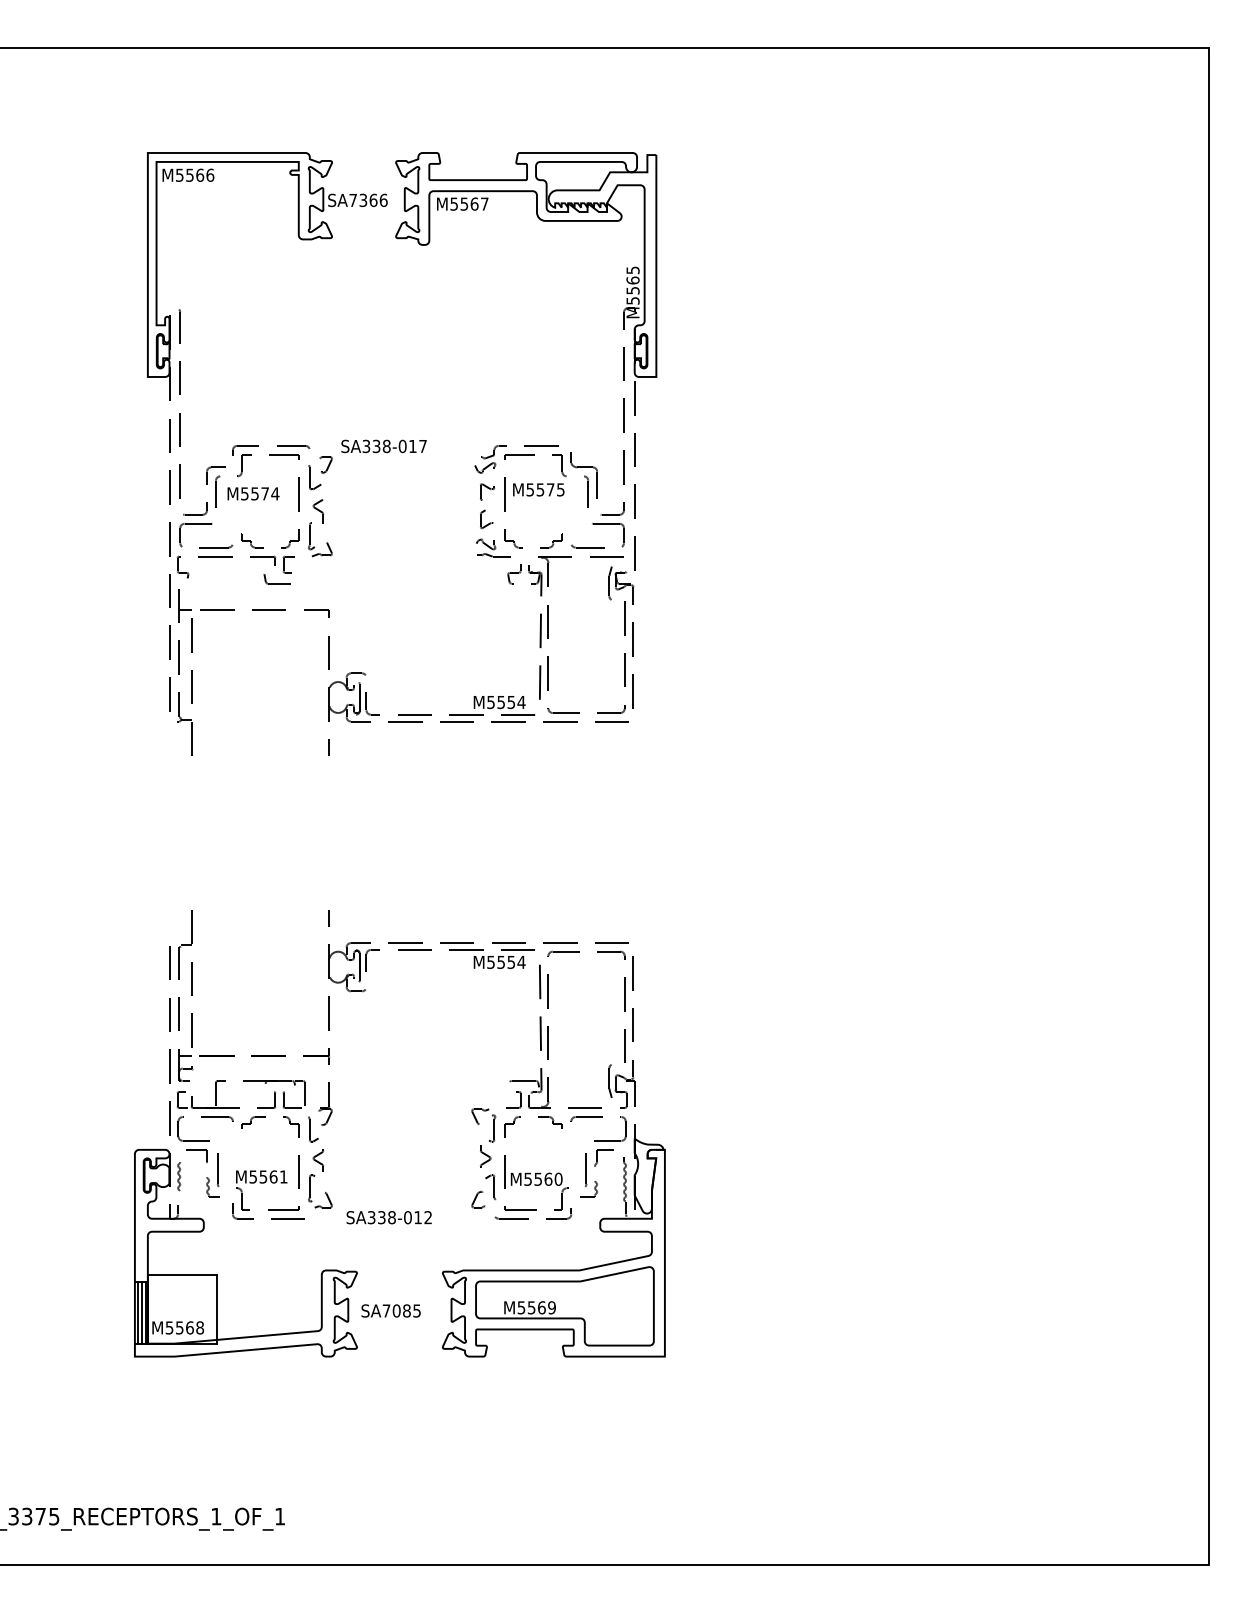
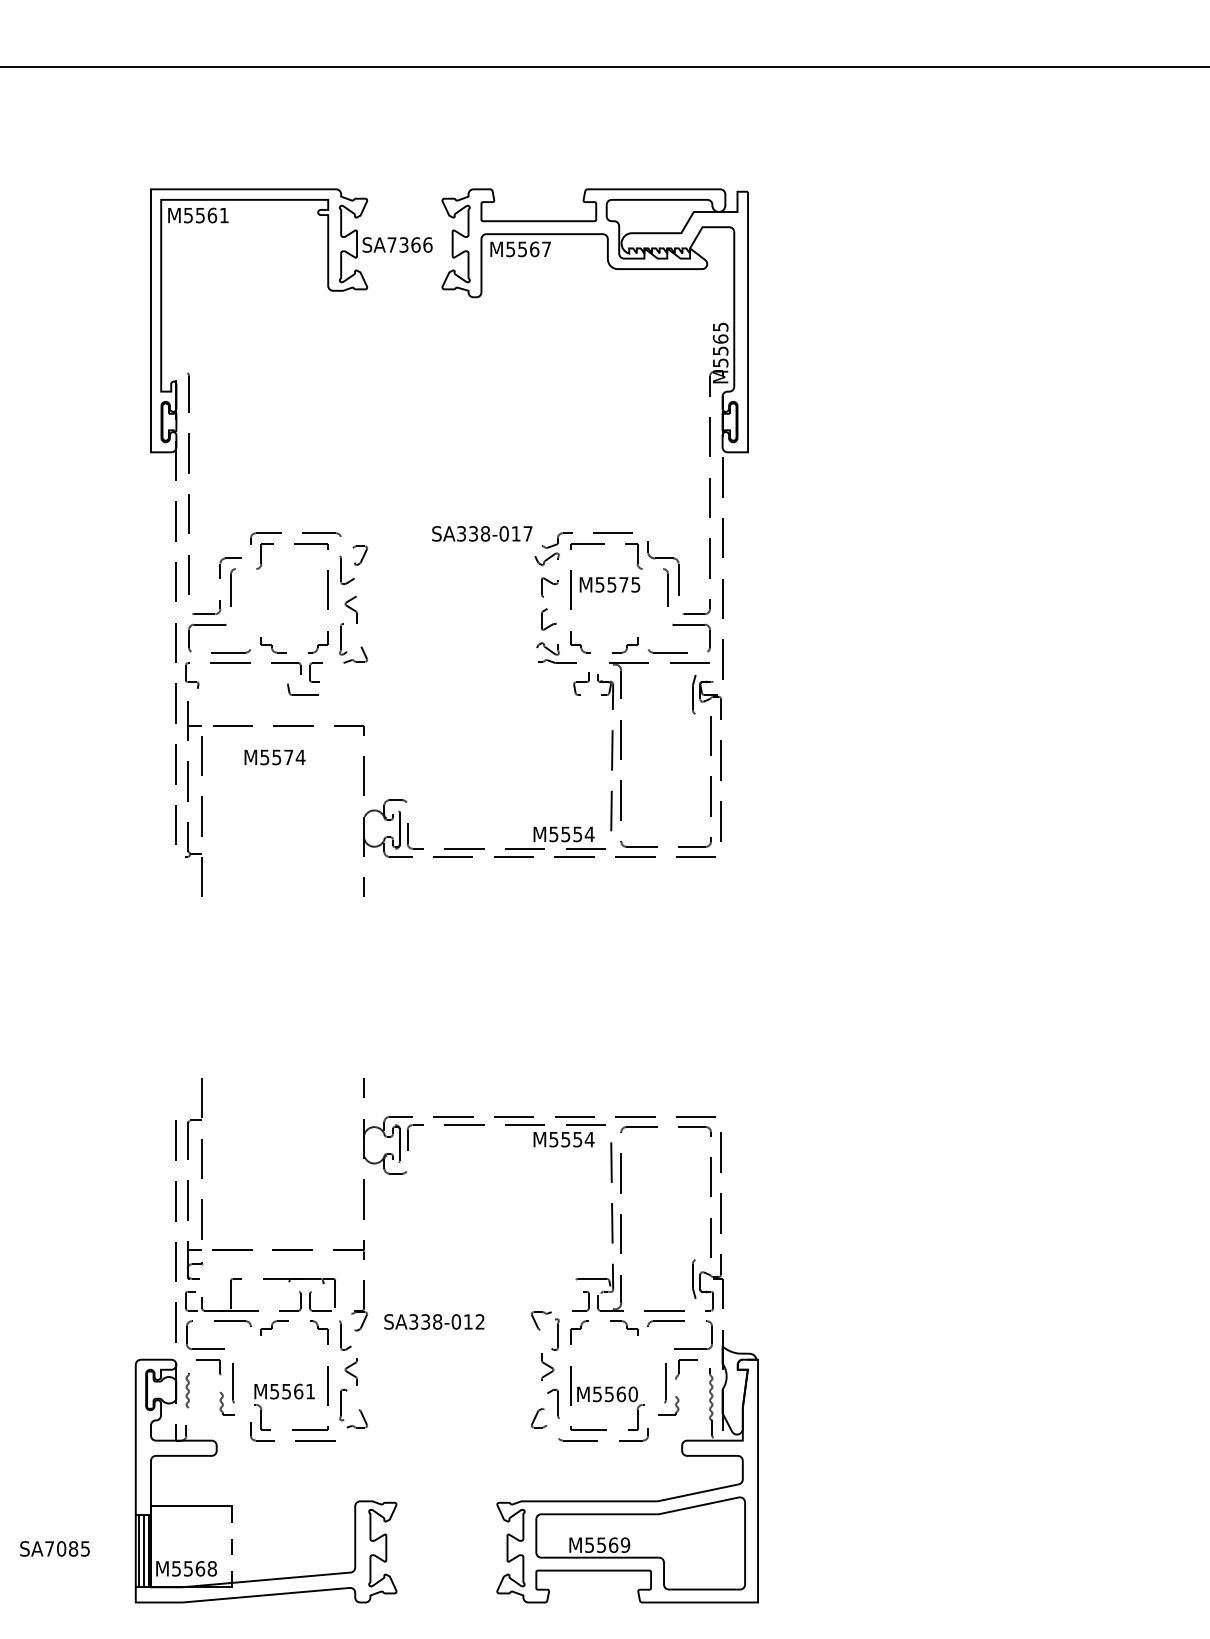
text: (210, 174) -> (224, 214), M5566 -> M5561
text: (383, 446) -> (481, 533), moved
text: (253, 493) -> (275, 757), moved
text: (388, 1217) -> (433, 1321), moved
line: (216, 1309) -> (231, 1547), solid -> dashed
text: (390, 1310) -> (54, 1548), moved

